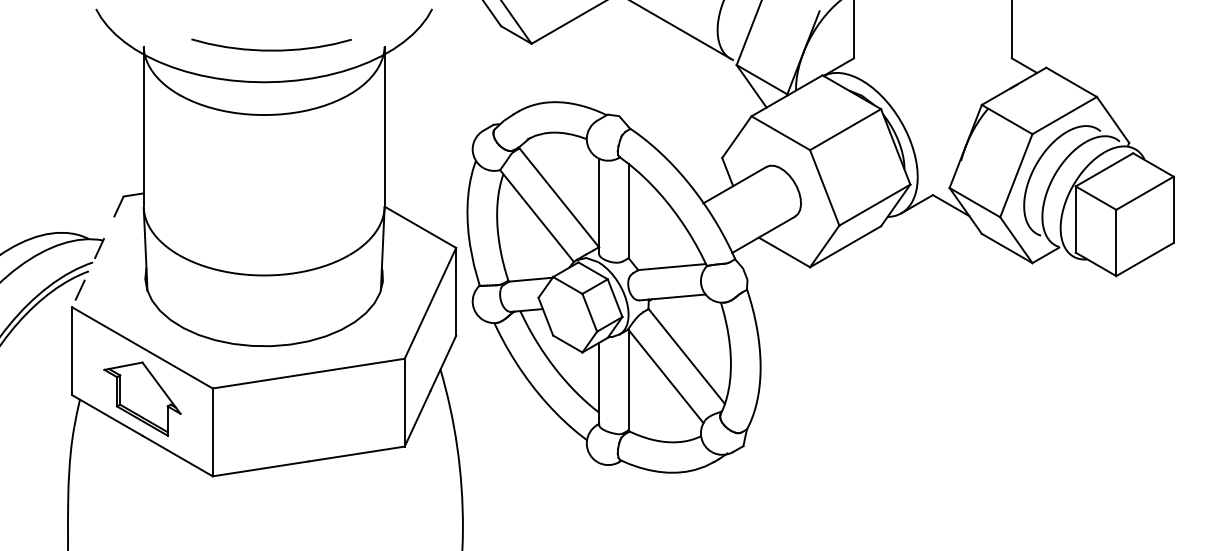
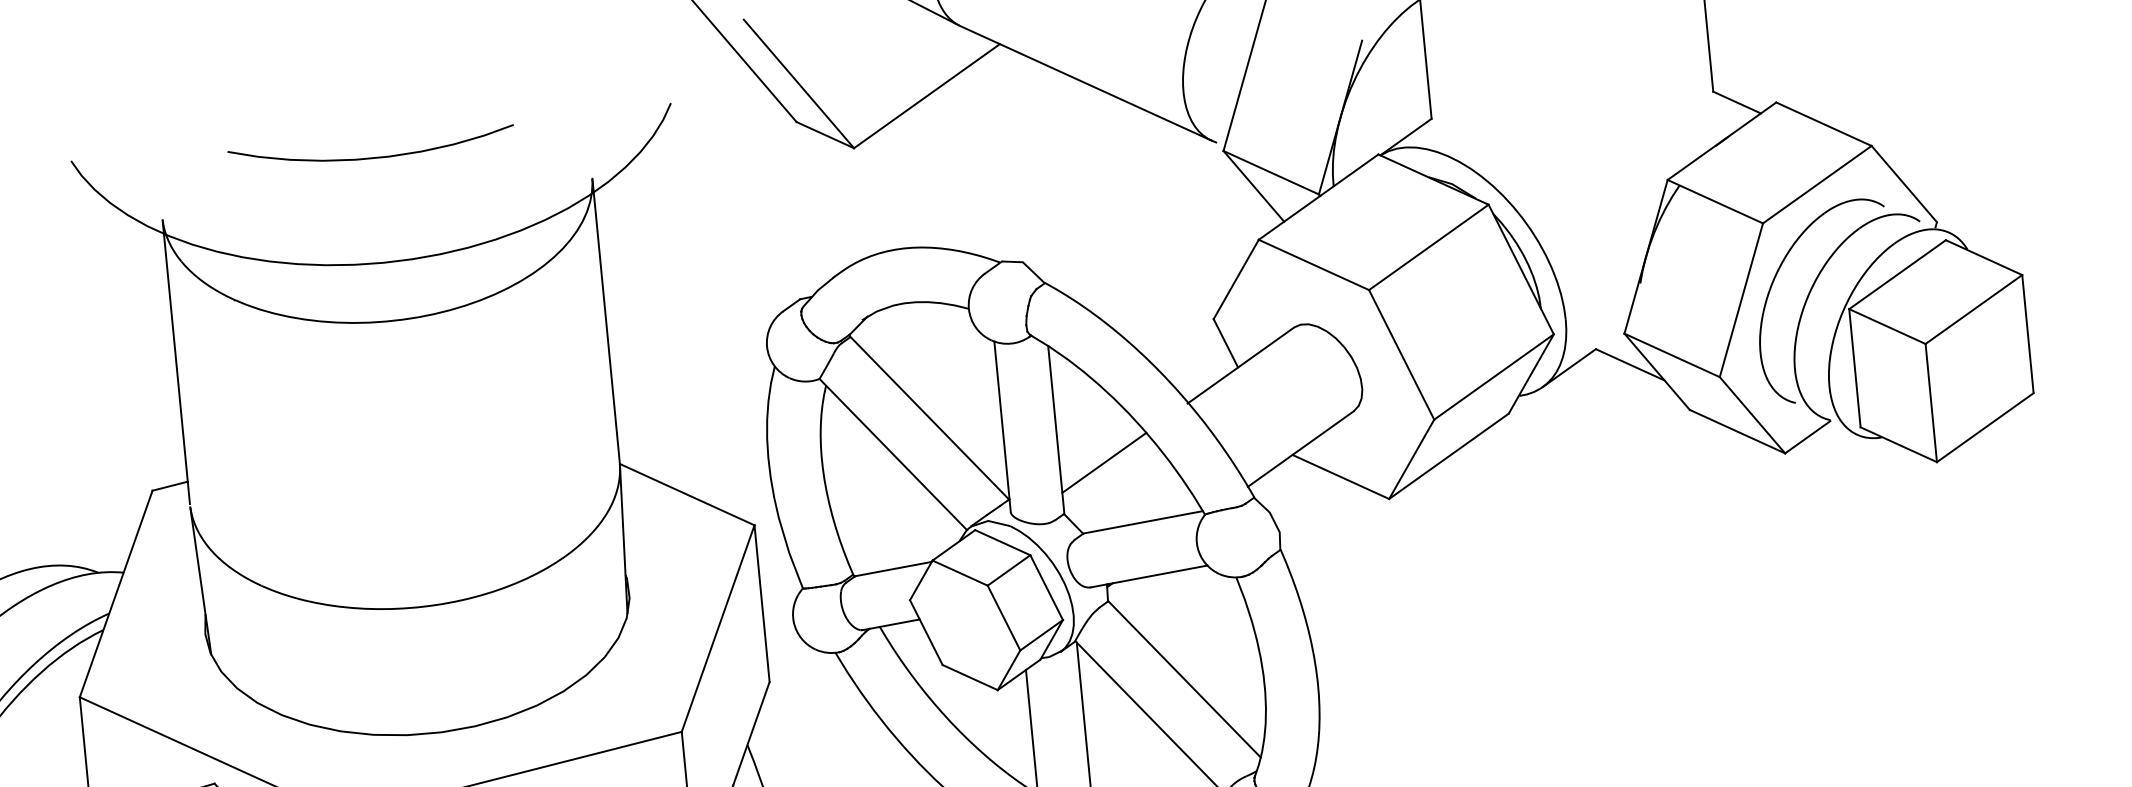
curve: (271, 49) -> (372, 156), moved
line: (653, 231) -> (1103, 462), added
line: (97, 252) -> (115, 595), dashed -> solid

